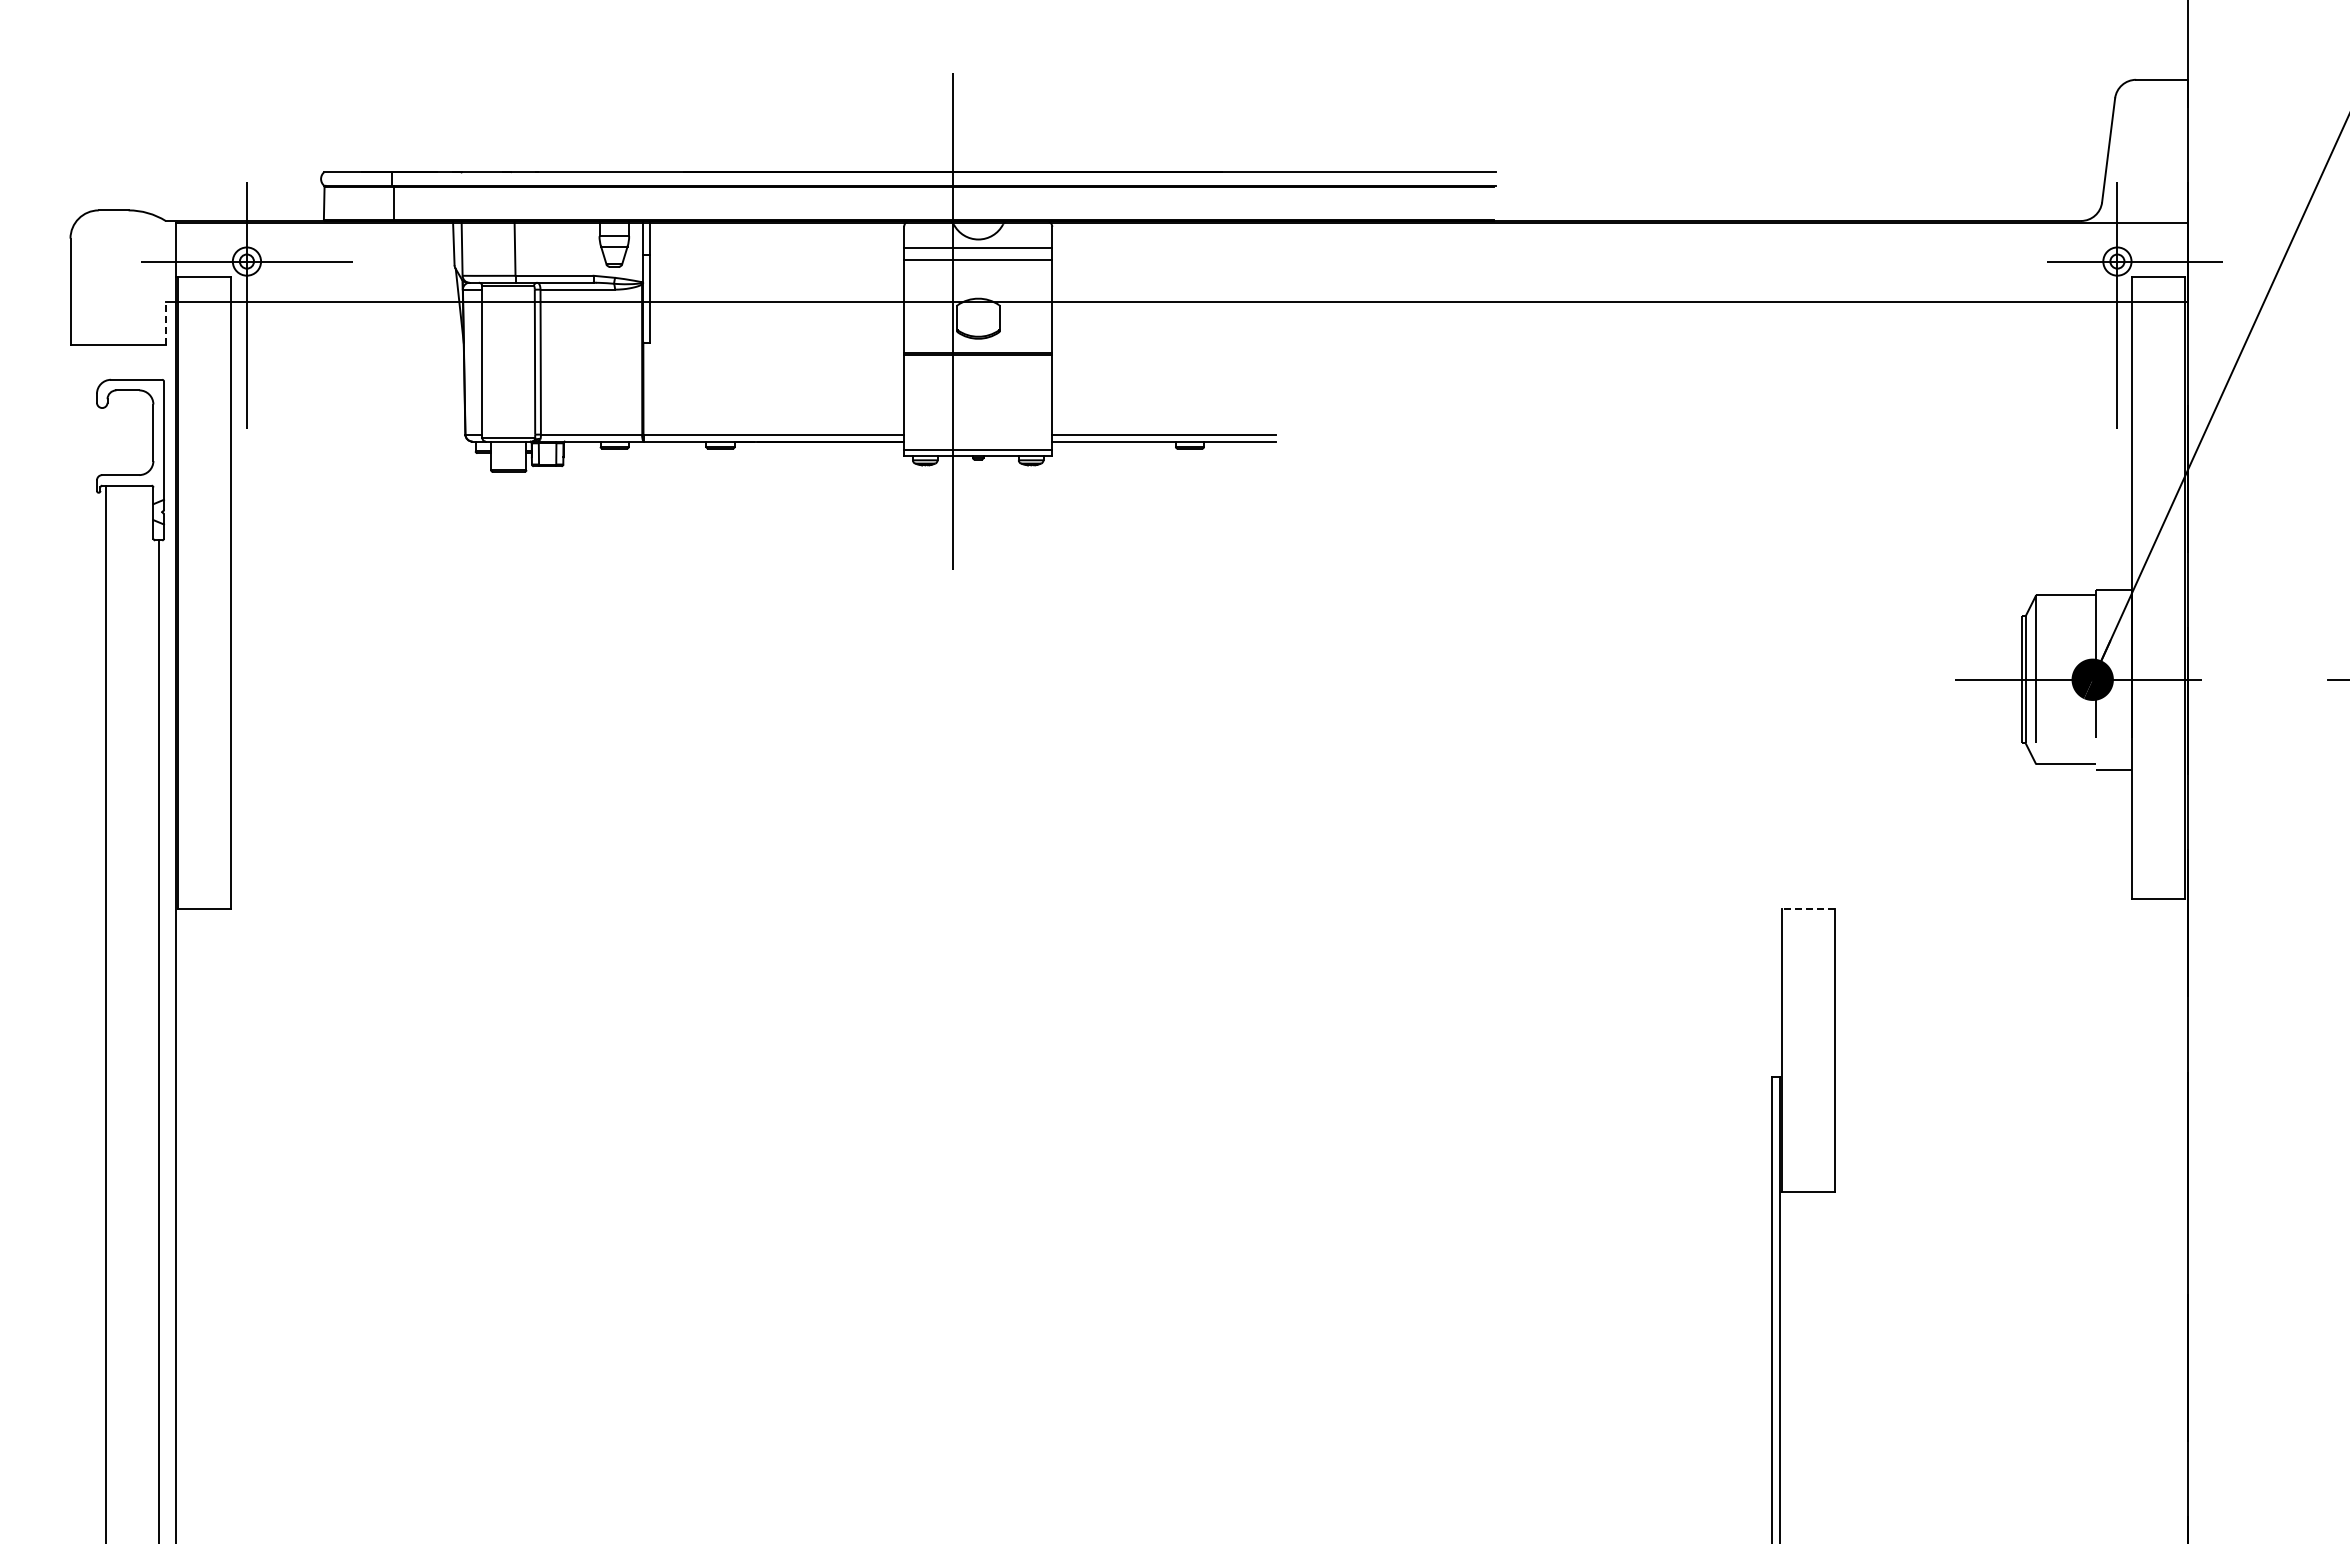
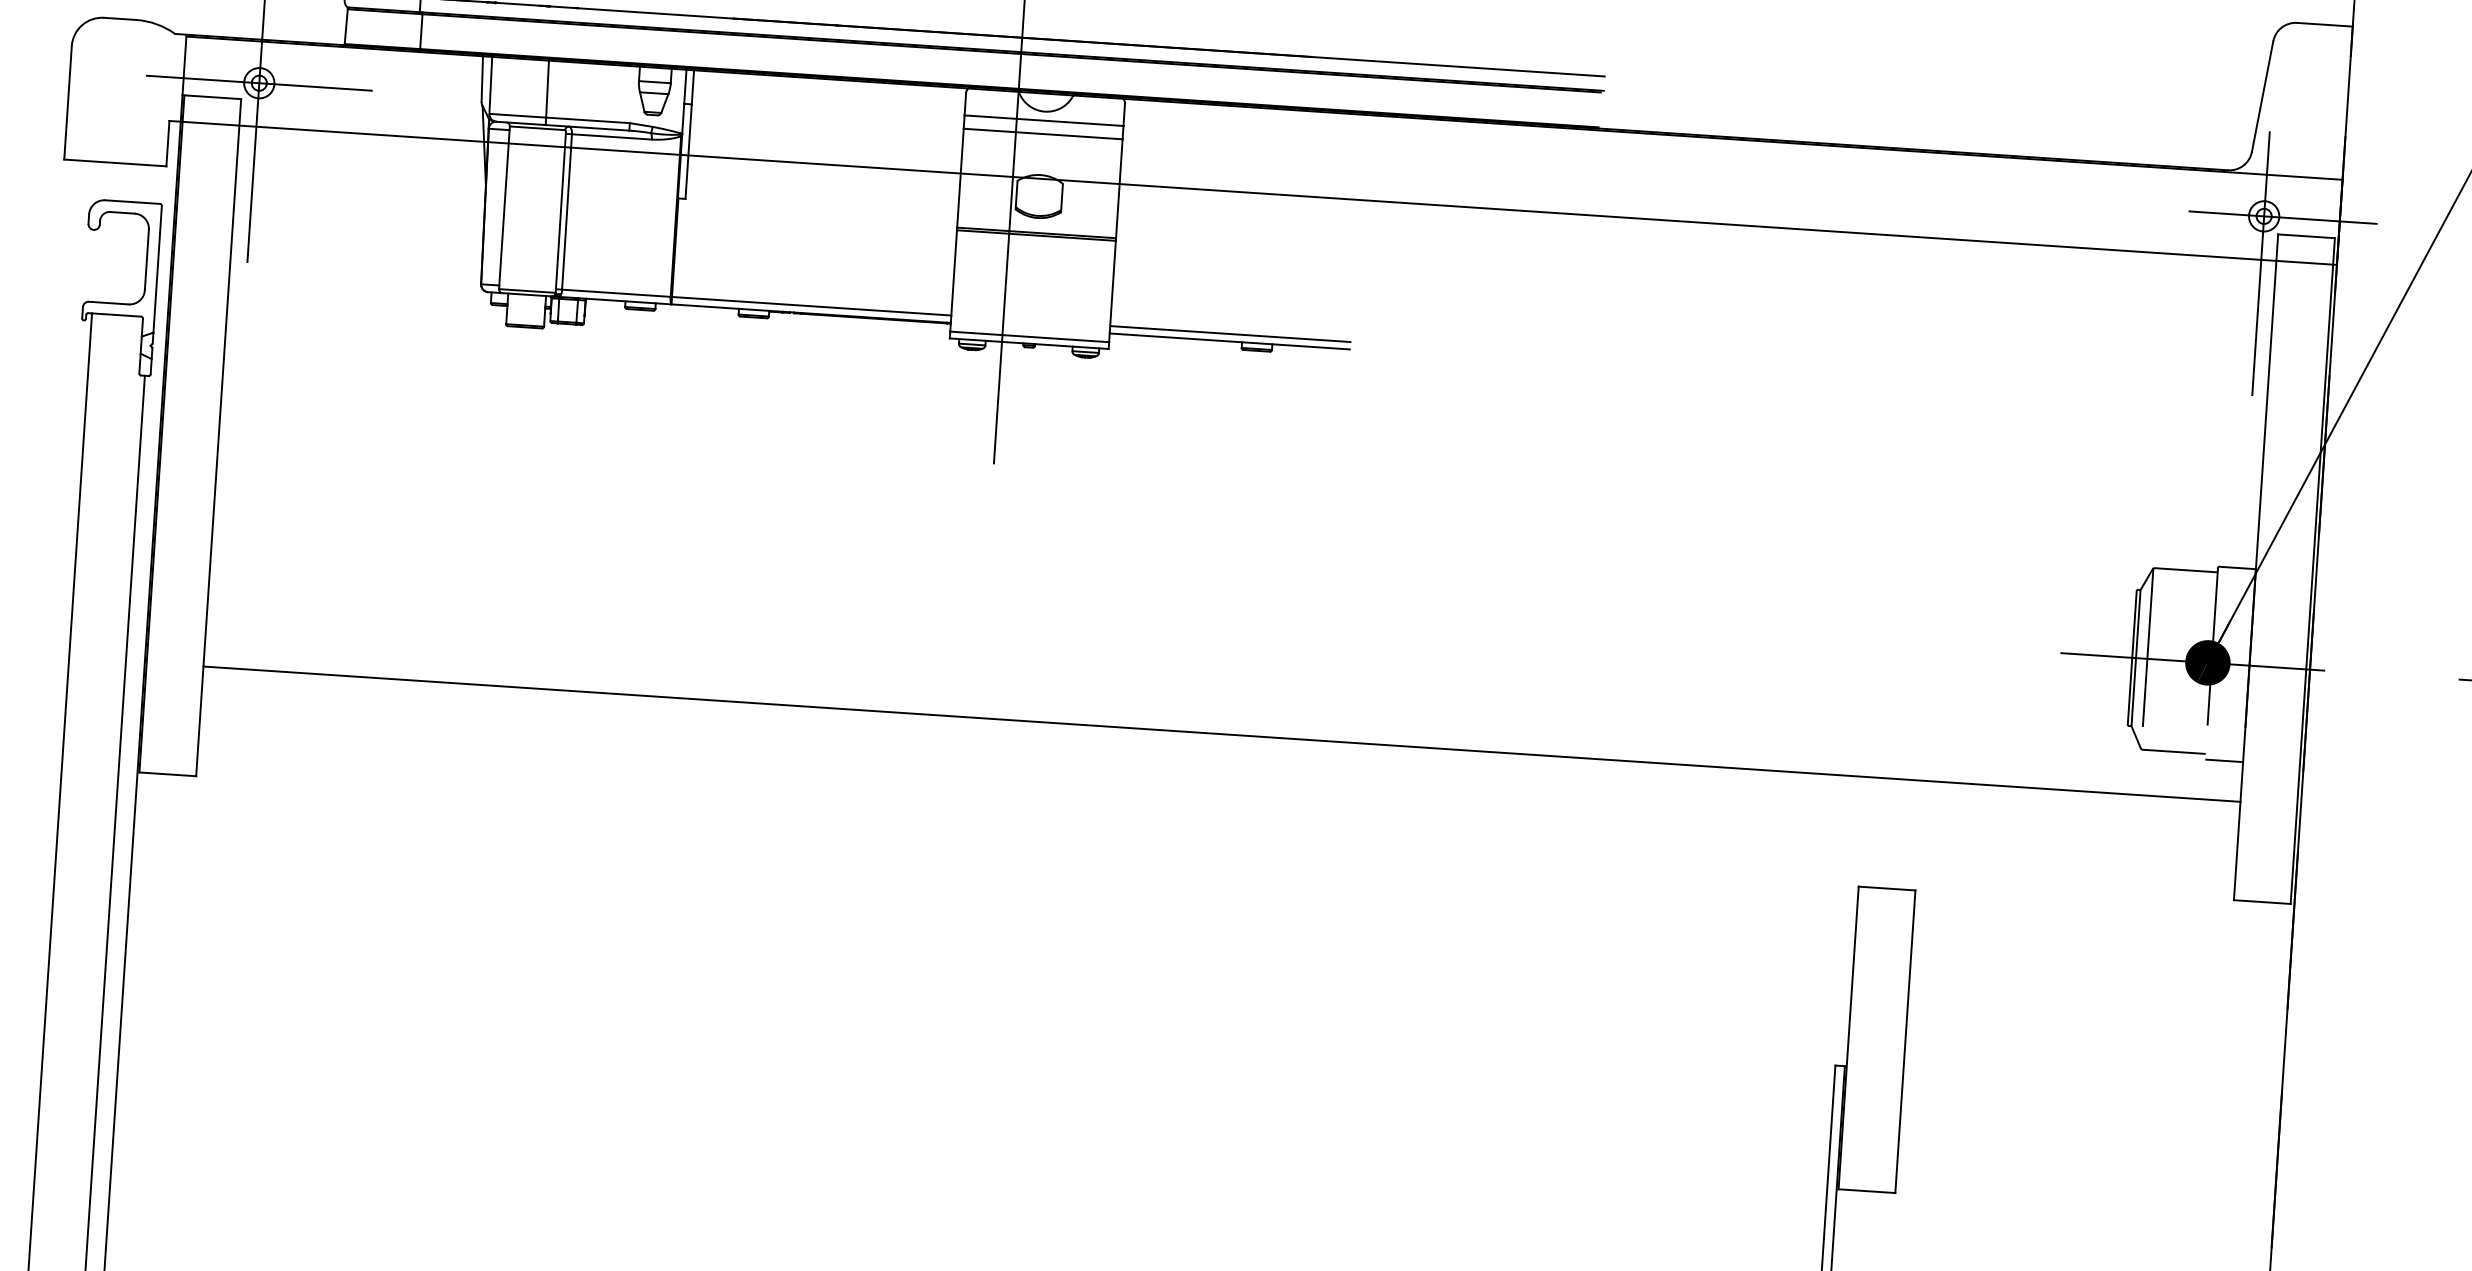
line: (165, 322) -> (167, 142), dashed -> solid
line: (1181, 806) -> (1222, 733), added
line: (1808, 909) -> (1886, 888), dashed -> solid

